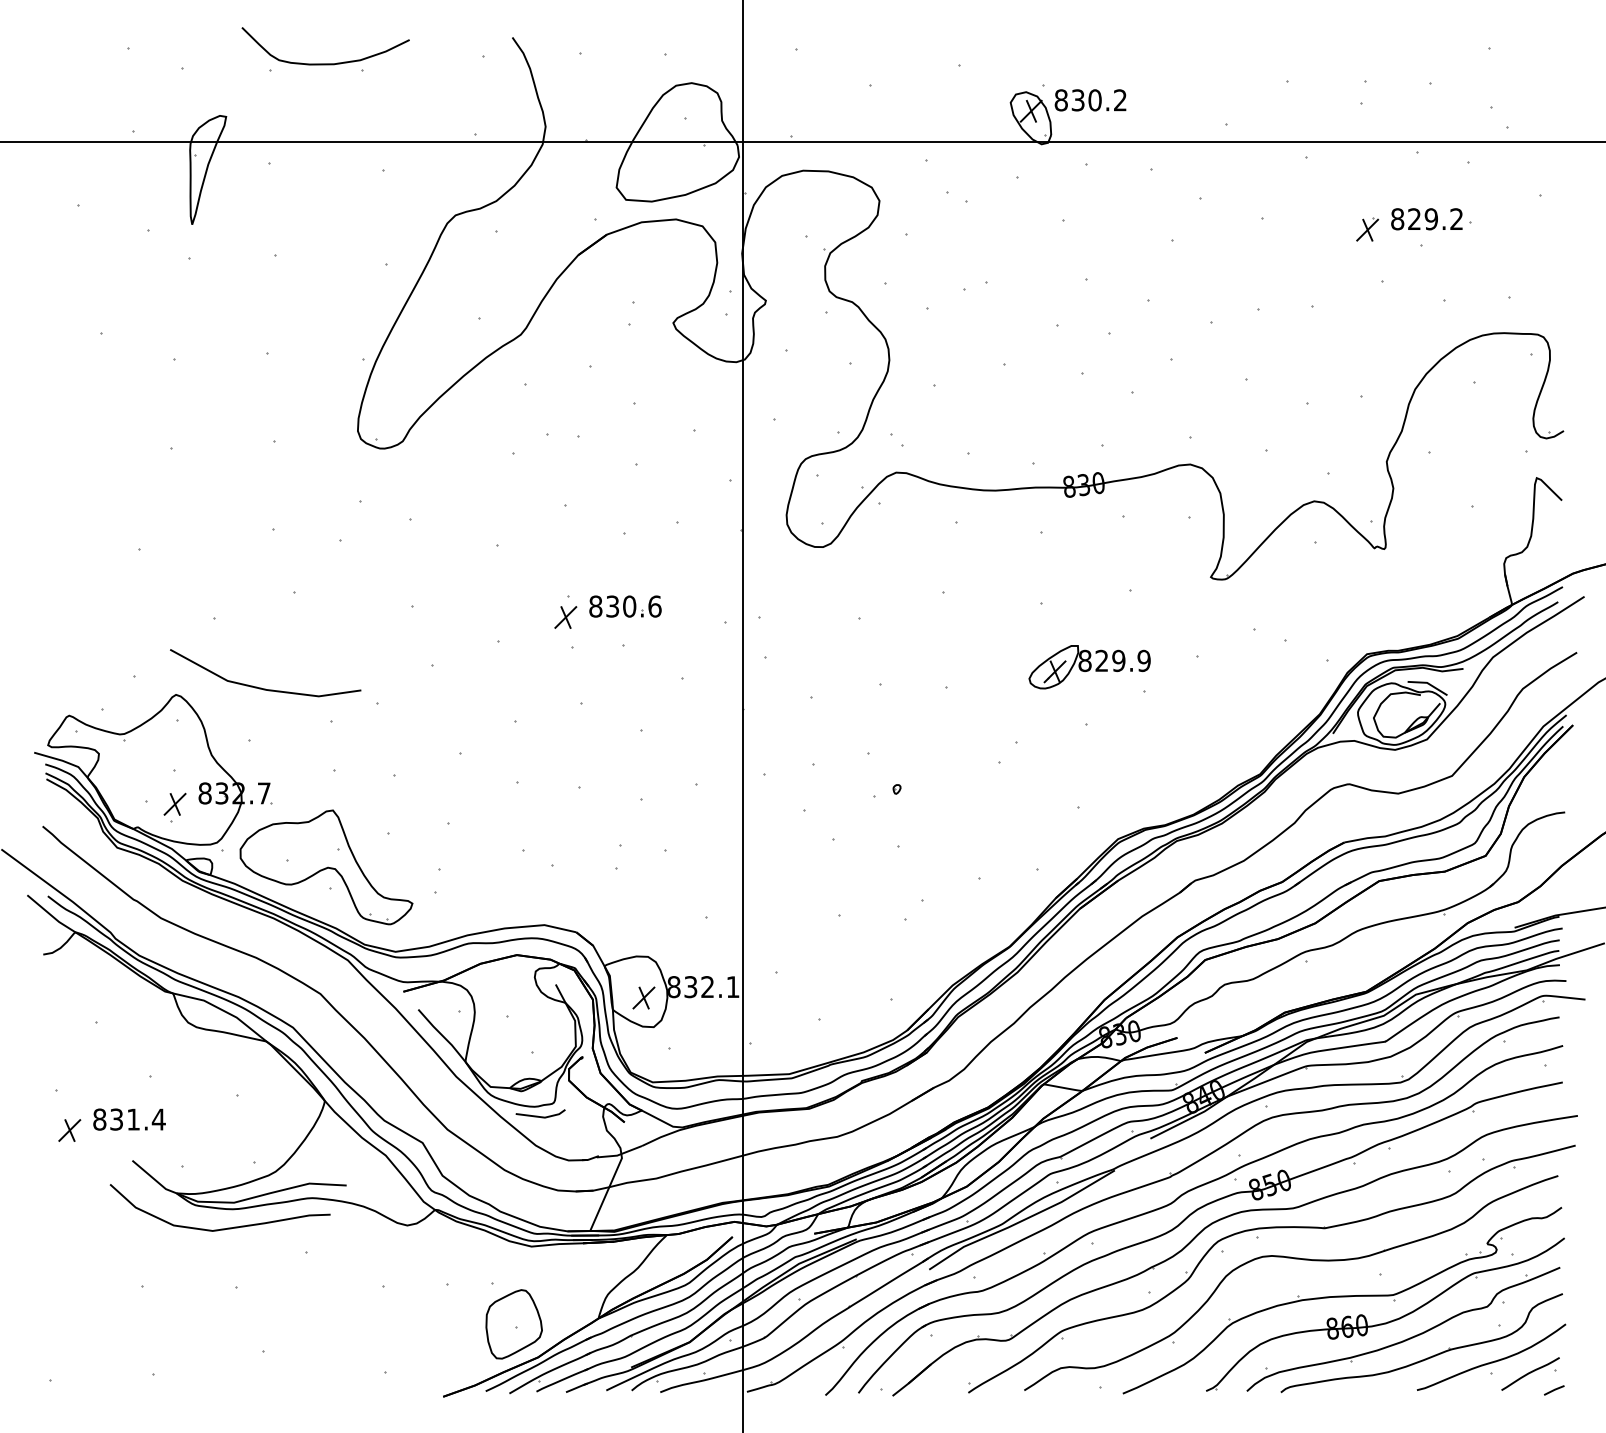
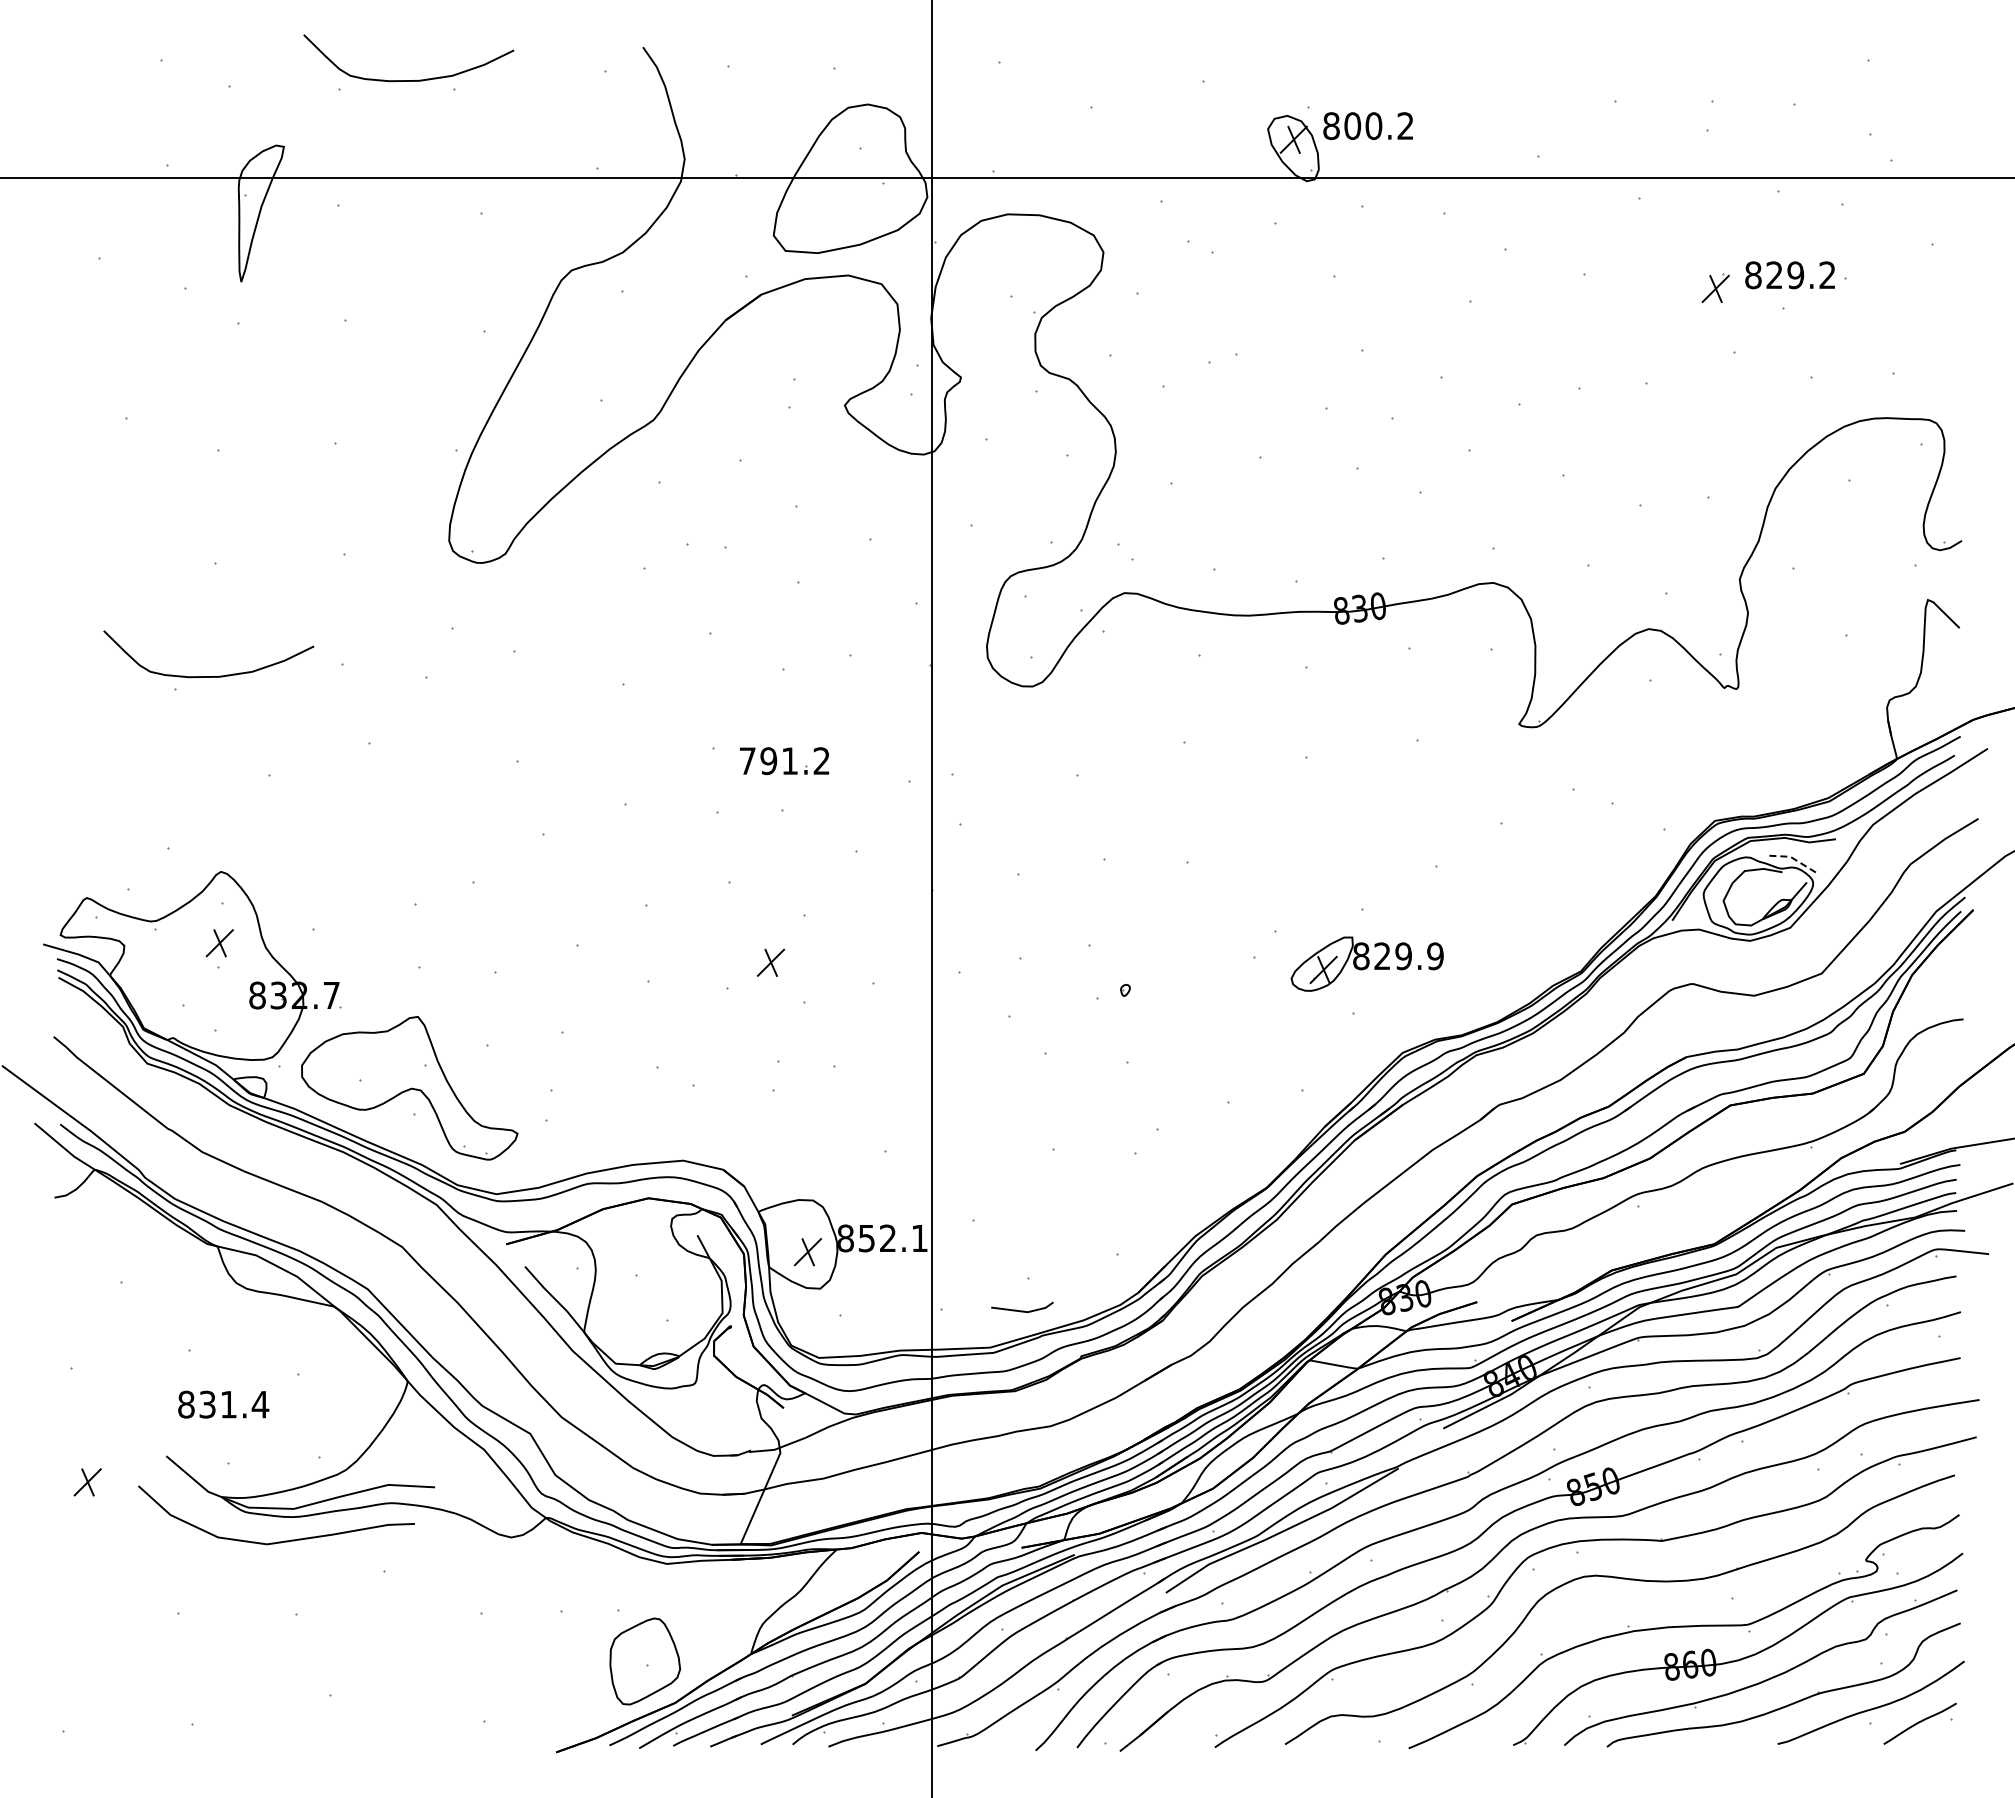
text: (1078, 100) -> (1352, 126), 830.2 -> 800.2
curve: (166, 539) -> (208, 676), added
text: (625, 606) -> (784, 761), 830.6 -> 791.2
part: (565, 617) -> (770, 962), moved
part: (1089, 666) -> (1366, 963), moved
line: (1428, 683) -> (1792, 857), solid -> dashed
line: (263, 688) -> (330, 863), removed
part: (174, 804) -> (219, 943), moved
text: (690, 986) -> (866, 1237), 832.1 -> 852.1
line: (540, 1116) -> (1022, 1310), moved
text: (129, 1119) -> (223, 1404), moved
part: (69, 1130) -> (87, 1482), moved
line: (1553, 1390) -> (1949, 1744), removed

